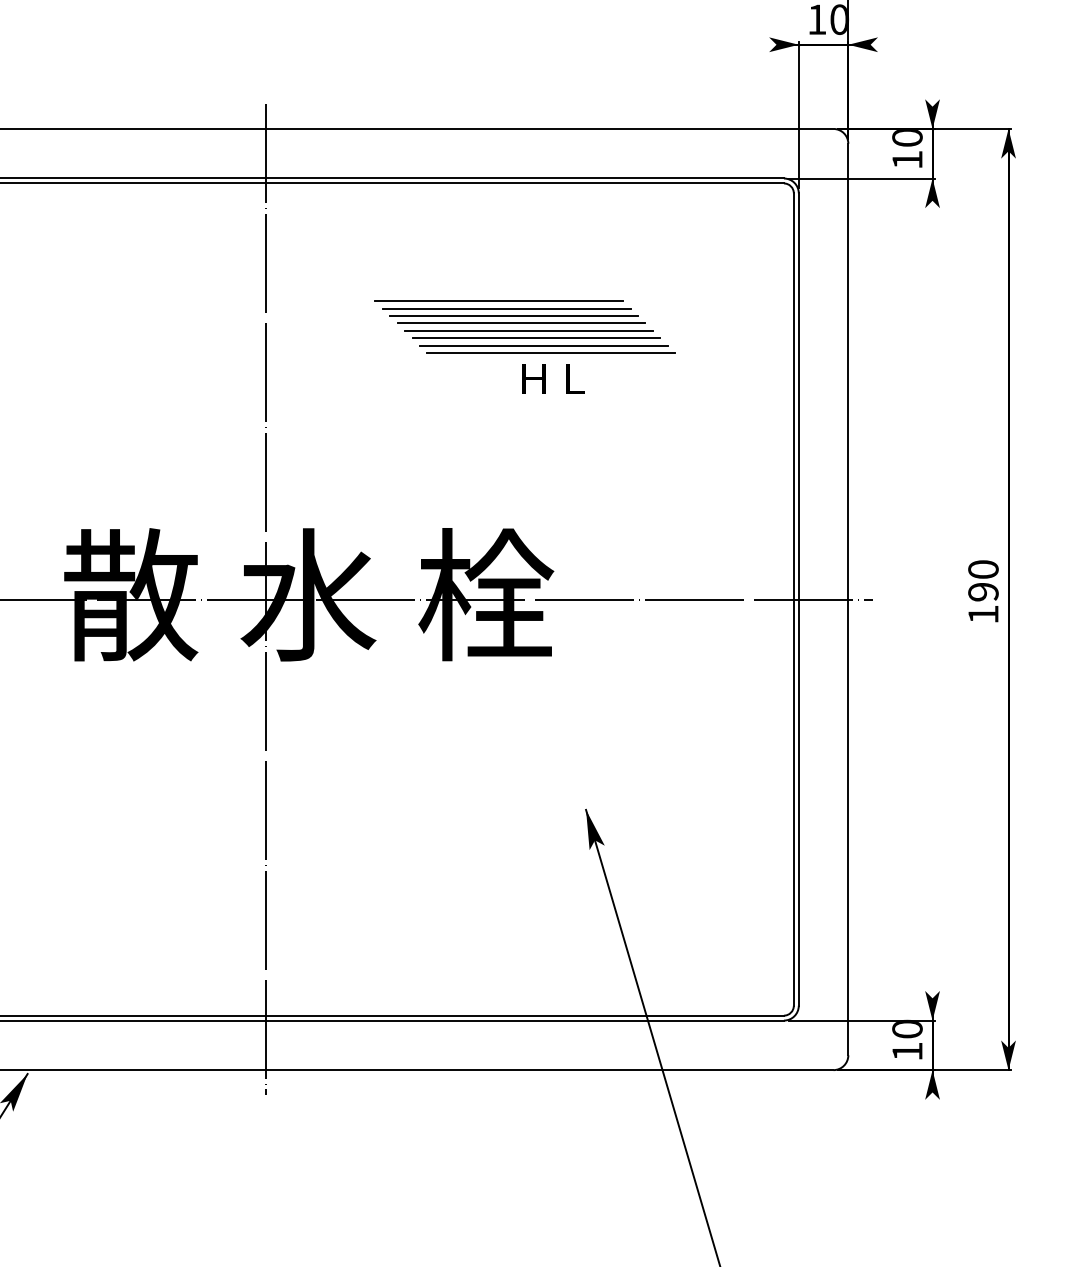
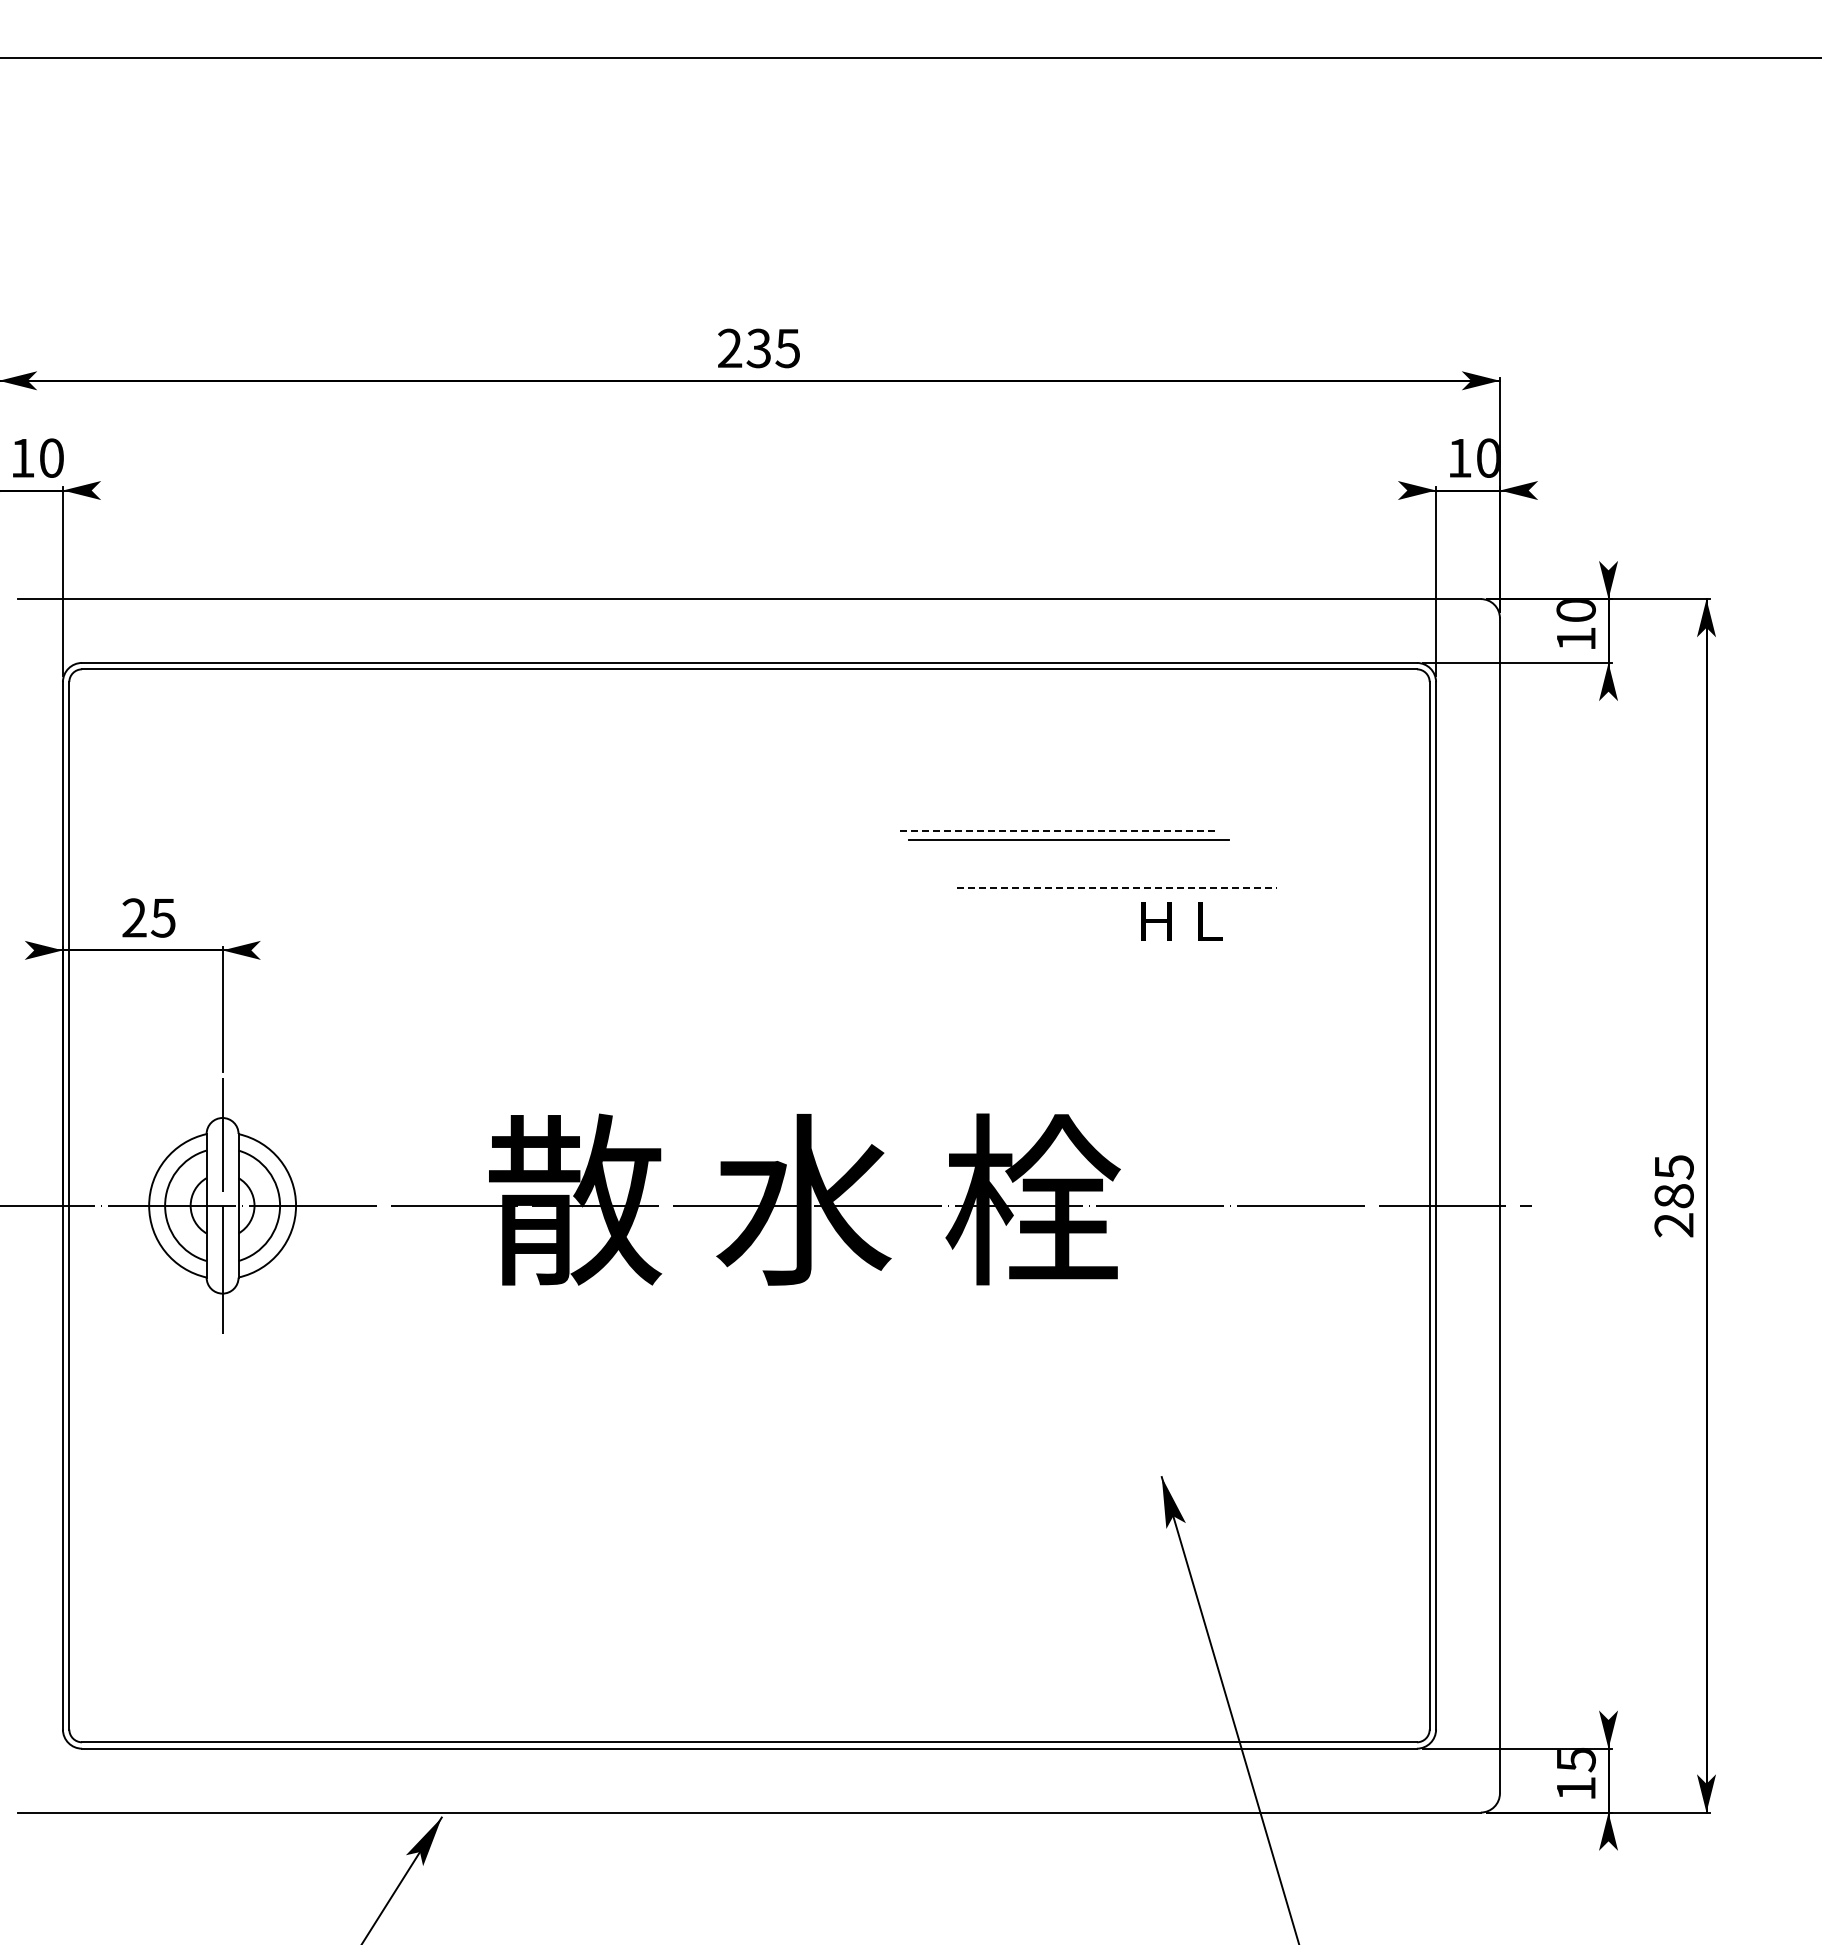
line: (498, 300) -> (1049, 820), removed
line: (506, 308) -> (1059, 830), solid -> dashed
line: (521, 323) -> (1078, 849), removed
line: (529, 330) -> (1088, 858), removed
line: (536, 337) -> (1097, 868), removed
line: (543, 345) -> (1107, 878), removed
line: (550, 353) -> (1116, 888), solid -> dashed
text: (553, 379) -> (1181, 921), moved
text: (982, 592) -> (1673, 1196), 190 -> 285
line: (266, 599) -> (749, 1205), removed
text: (906, 1028) -> (1575, 1759), 10 -> 15

